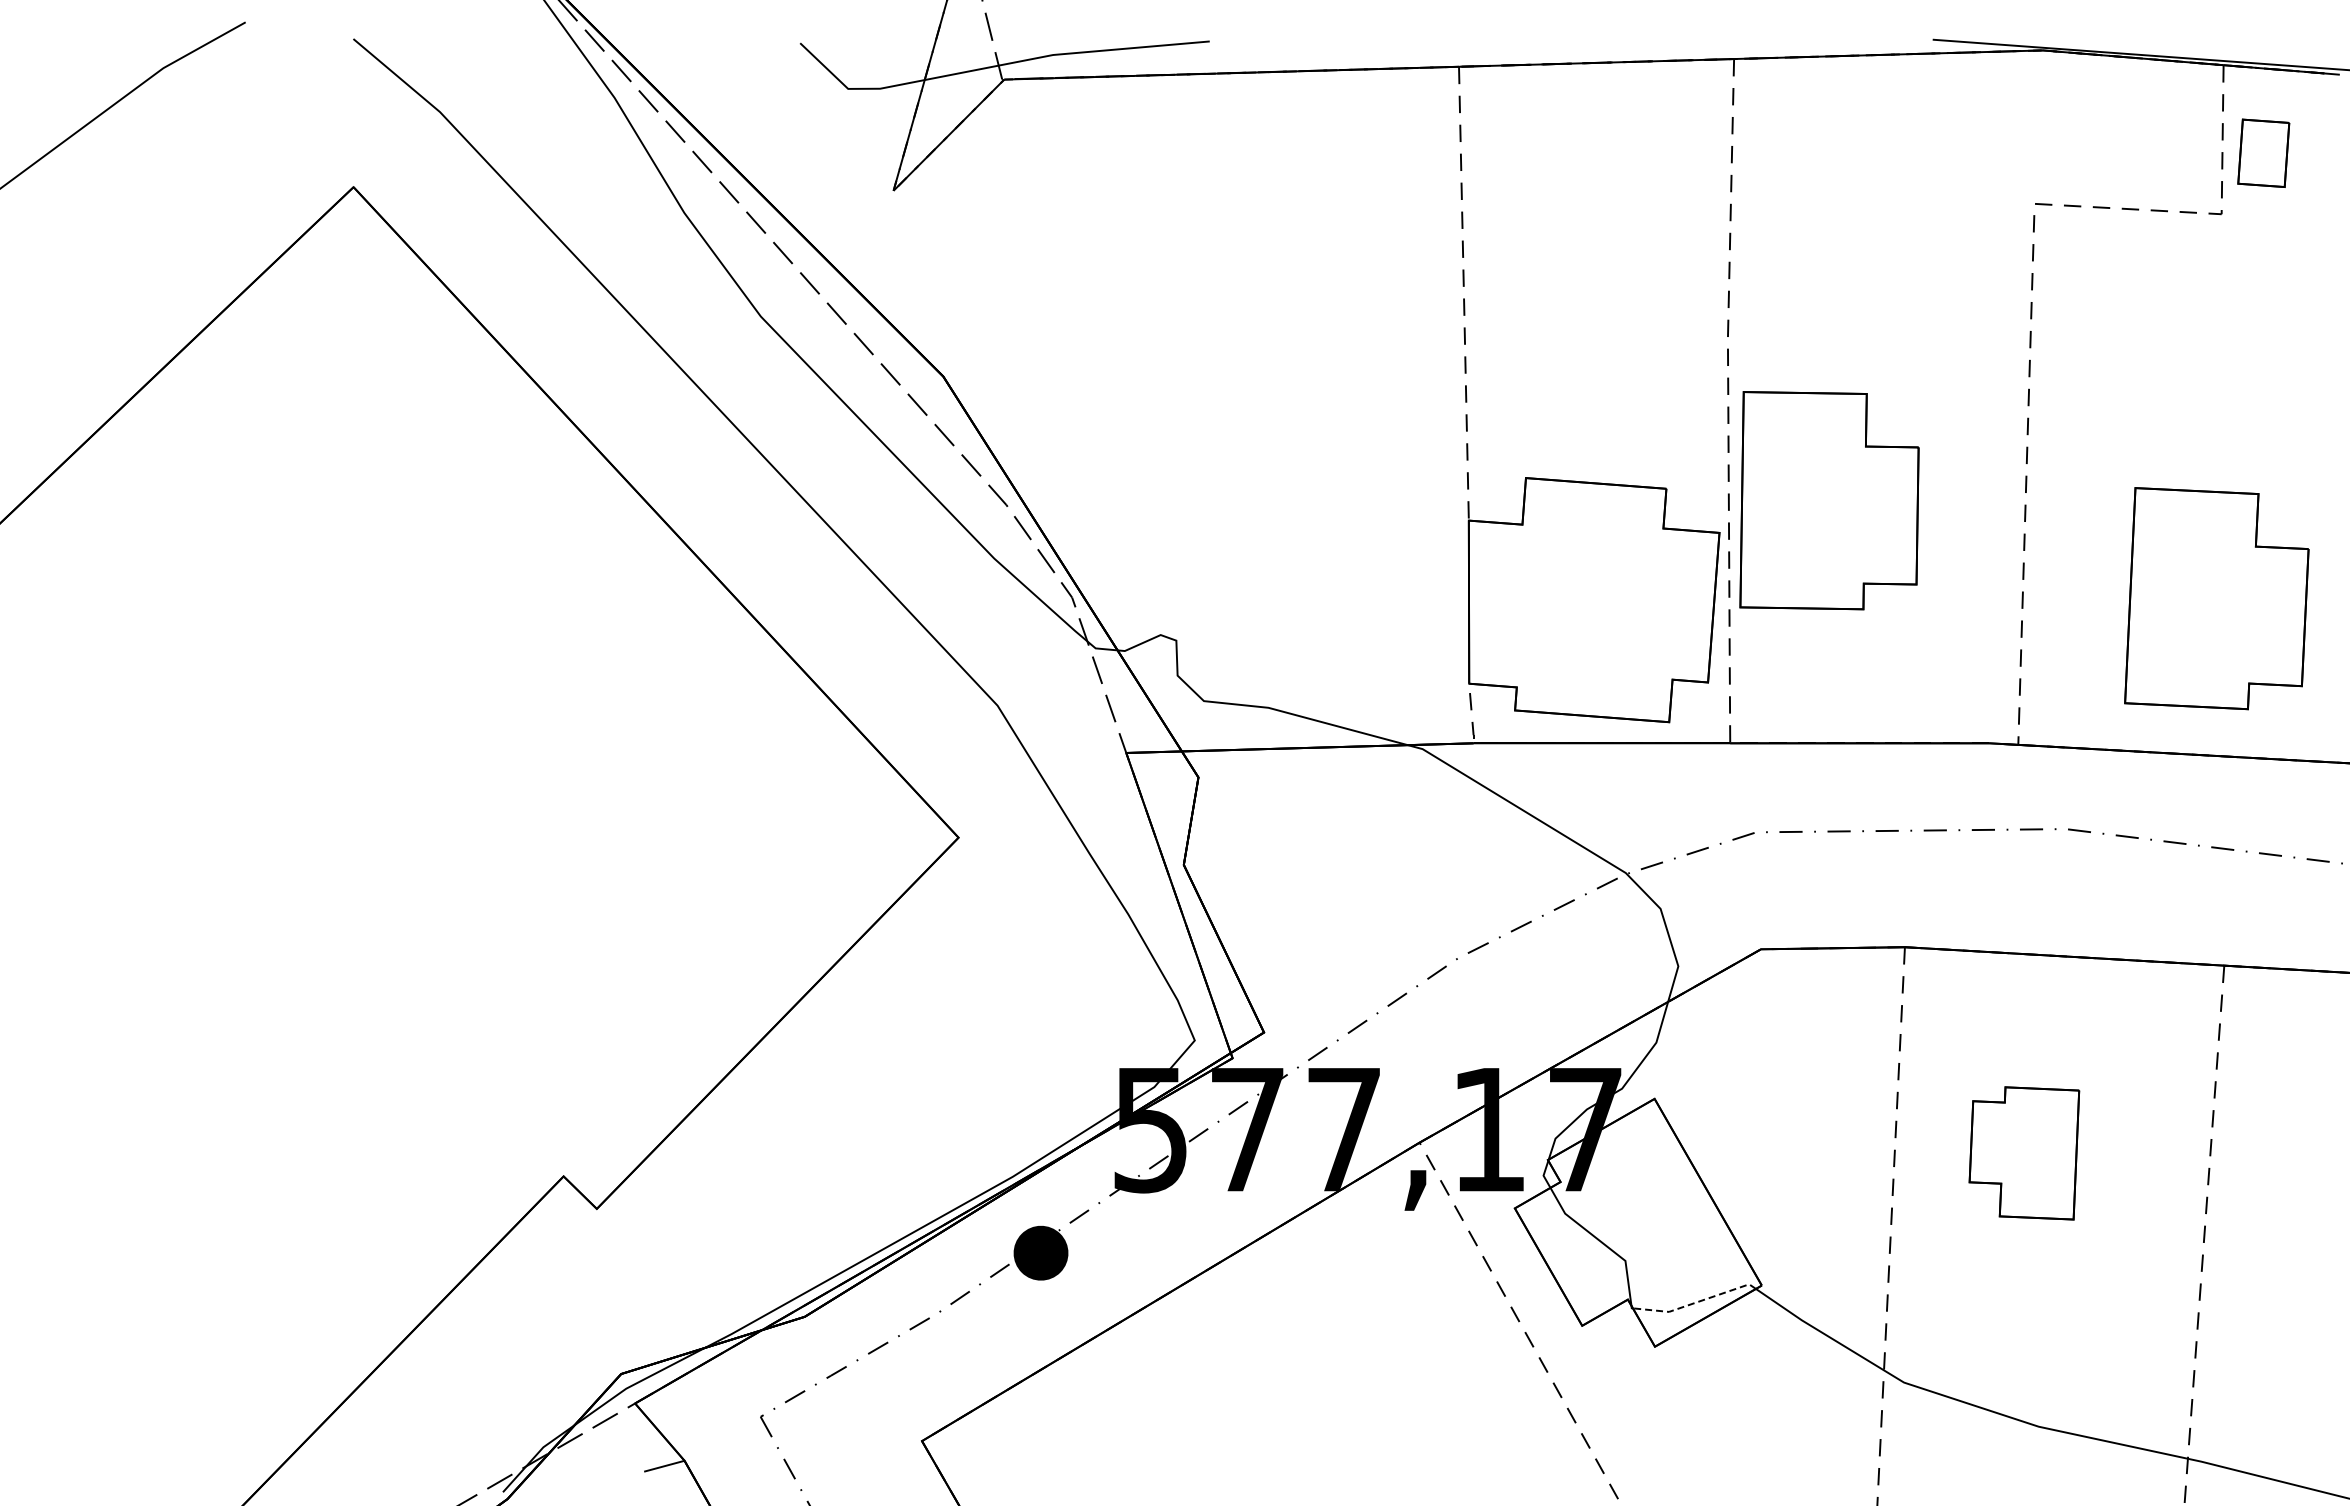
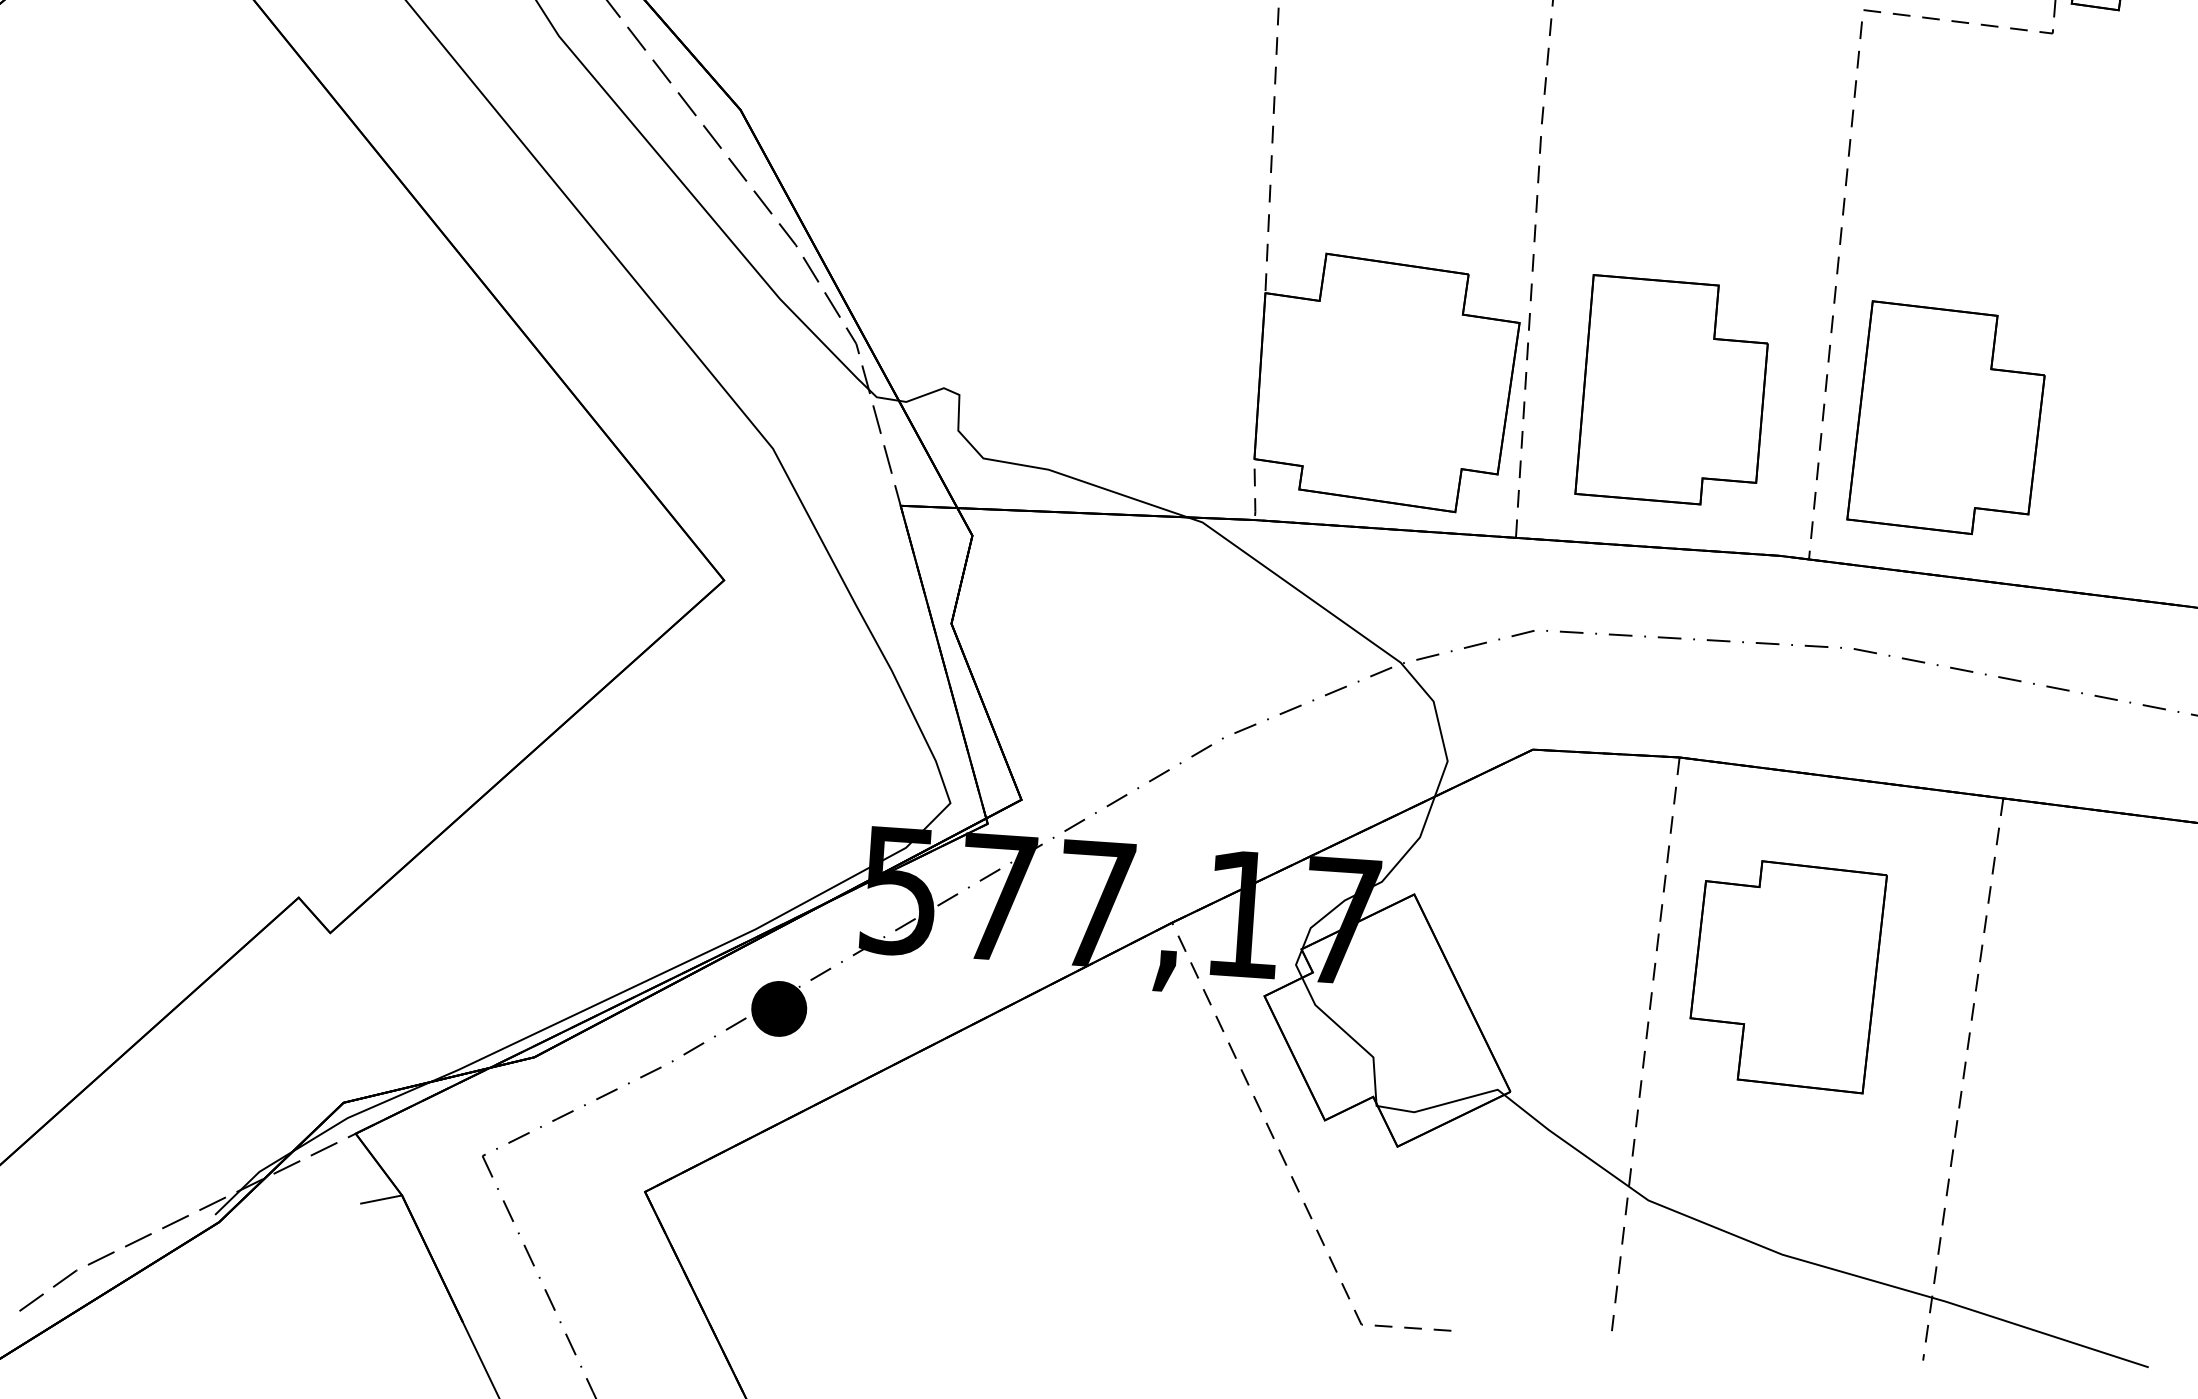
part: (1829, 500) -> (1673, 391), moved
part: (2216, 598) -> (1947, 419), moved
part: (2024, 1153) -> (1786, 975), size x1.67
line: (1695, 1302) -> (1441, 1104), dashed -> solid

